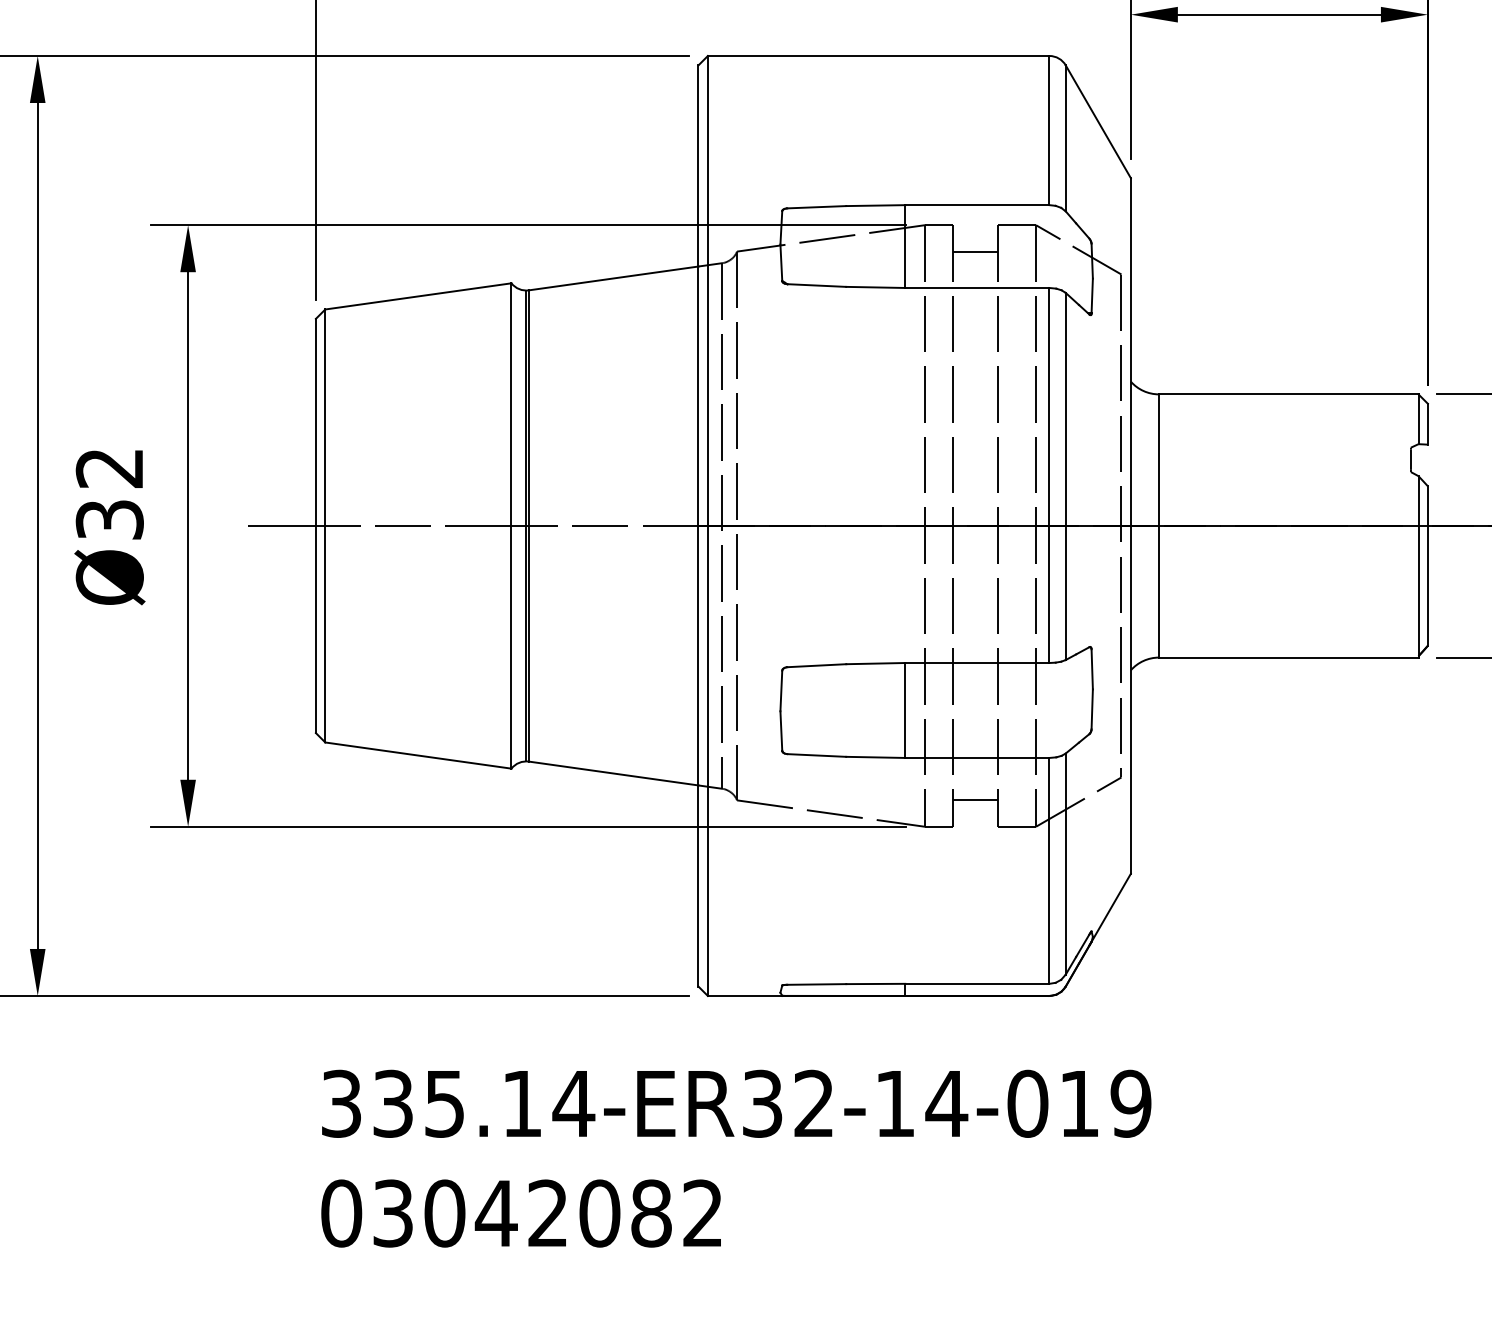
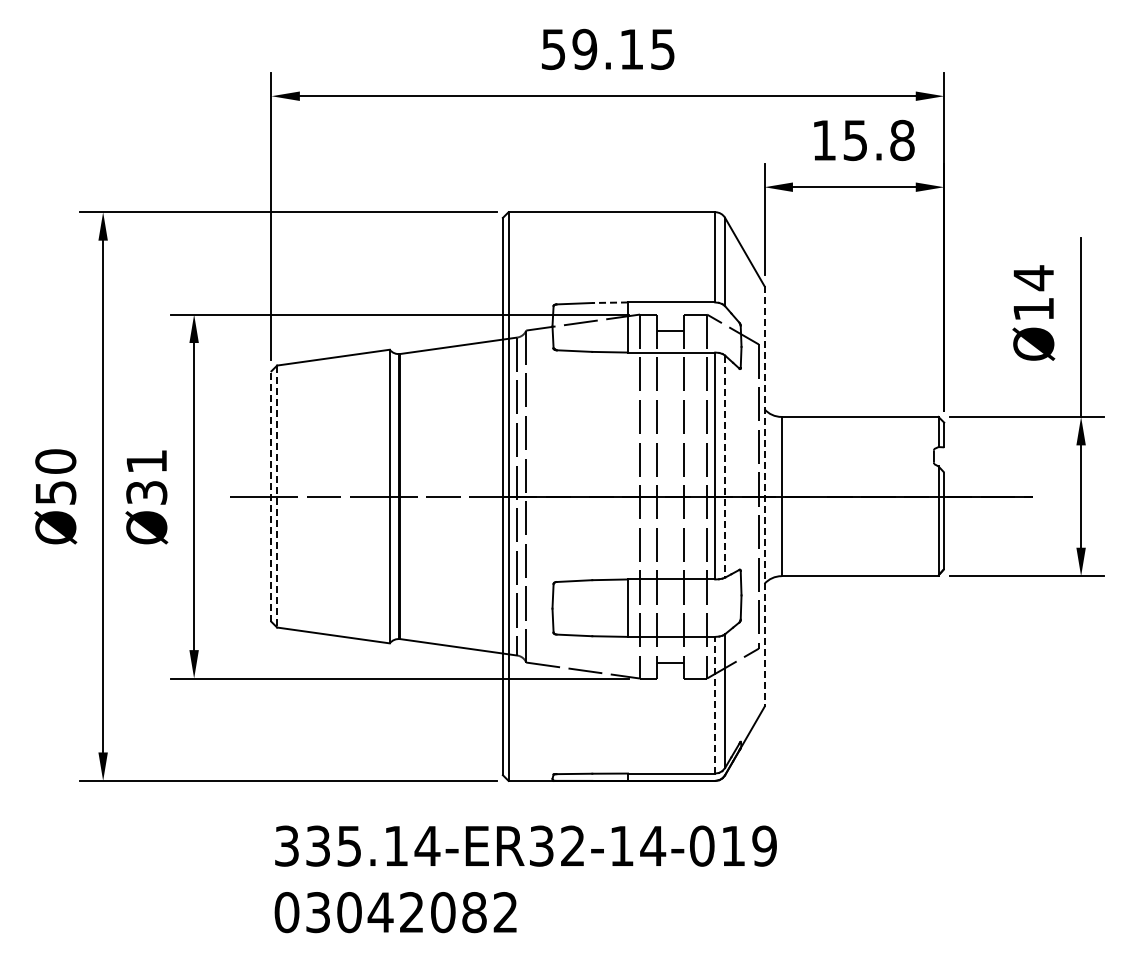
line: (876, 205) -> (610, 302), solid -> dashed
text: (109, 468) -> (146, 461), Ø32 -> Ø31
line: (1066, 477) -> (725, 467), solid -> dashed
line: (315, 525) -> (271, 496), solid -> dashed
line: (325, 525) -> (277, 496), solid -> dashed
line: (1130, 527) -> (764, 497), solid -> dashed
line: (1049, 869) -> (715, 704), solid -> dashed

